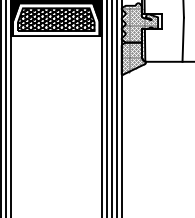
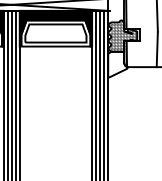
hatch: (55, 19) -> (55, 33), removed
hatch: (134, 58) -> (118, 64), removed

